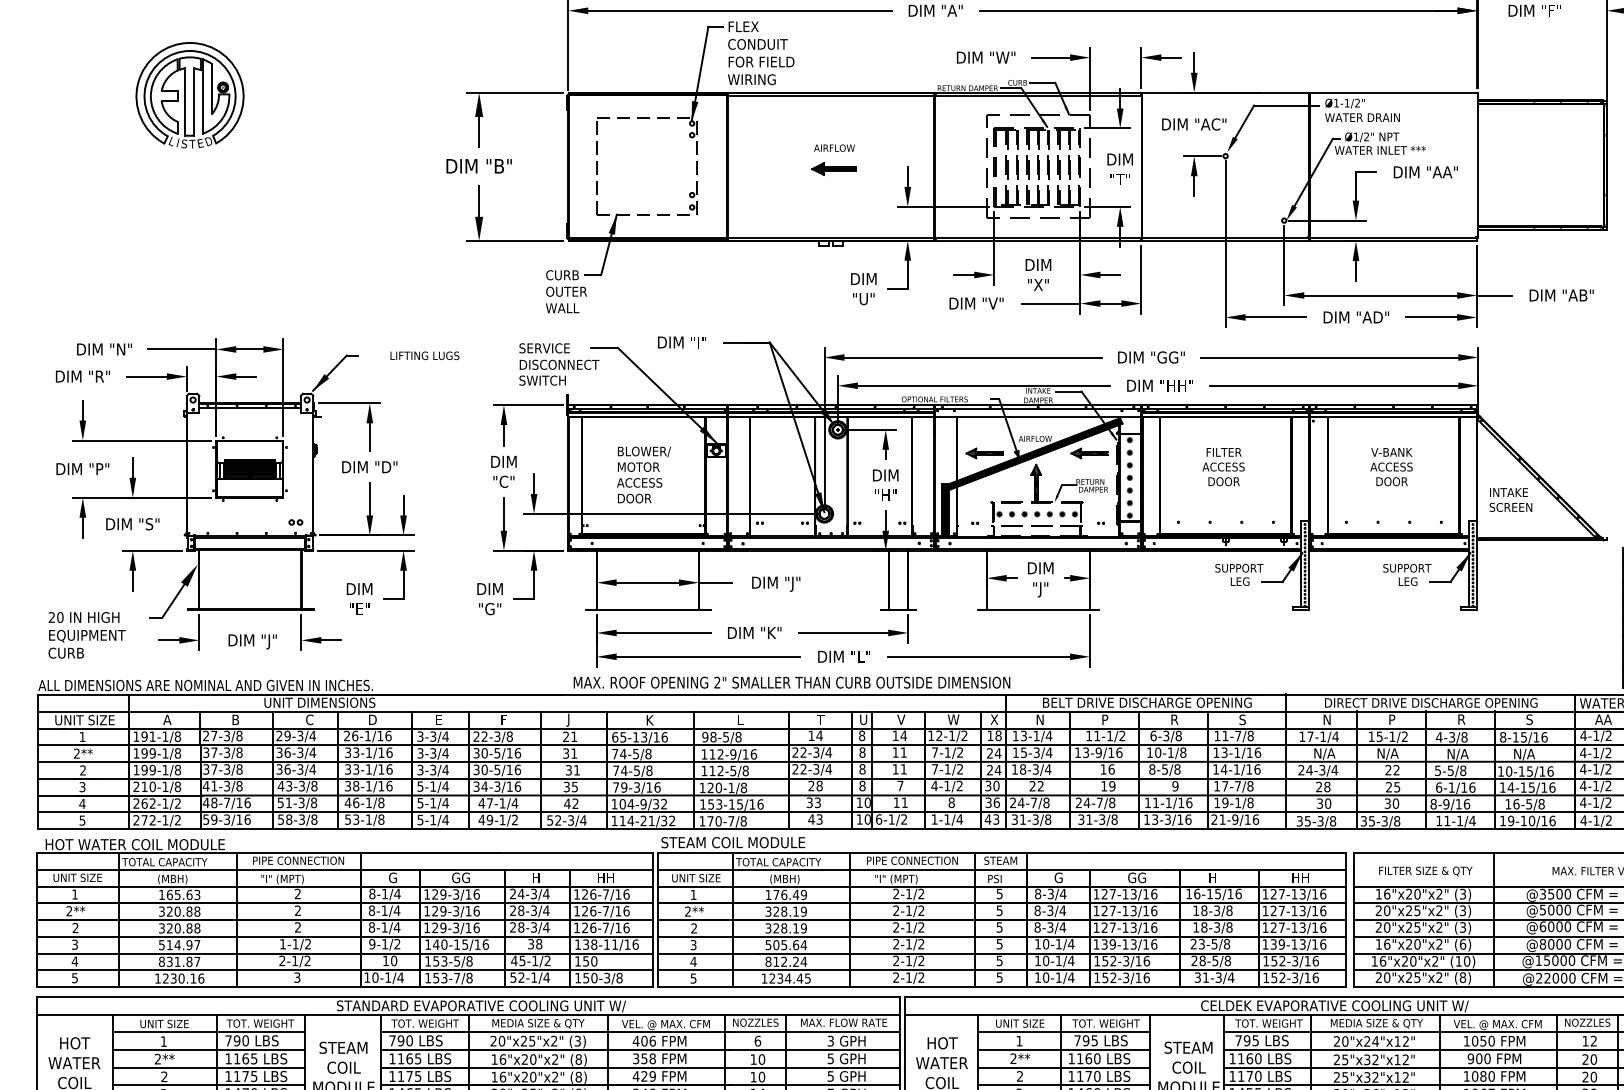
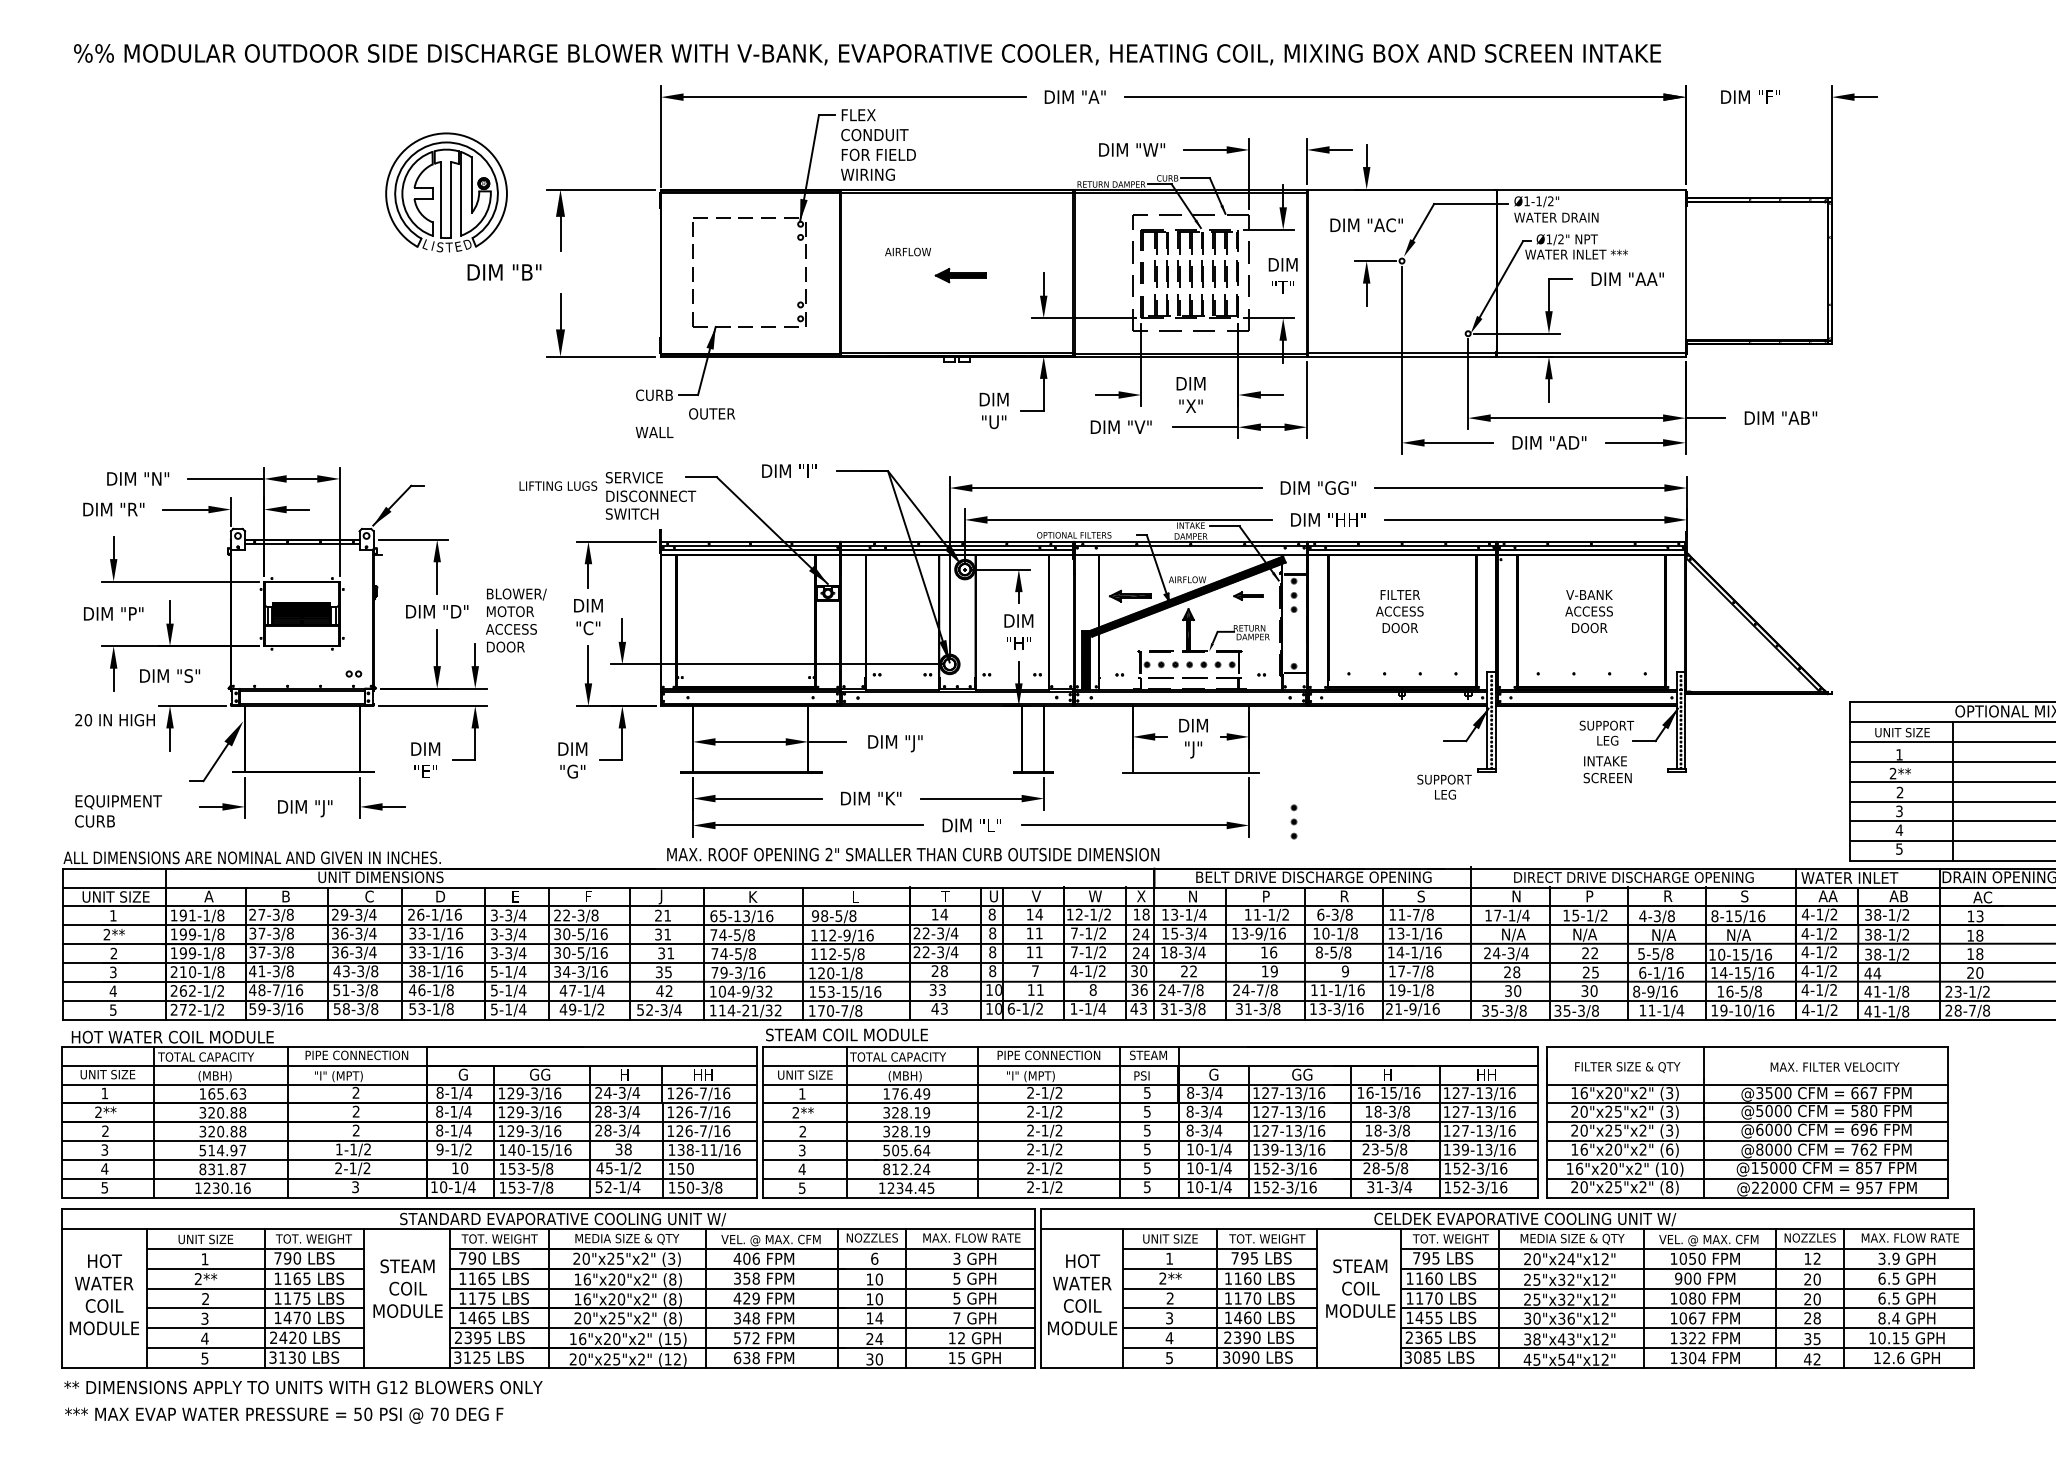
part: (190, 95) -> (446, 192), moved
text: (833, 147) -> (907, 251), moved
text: (479, 166) -> (504, 272), moved
text: (566, 291) -> (712, 413), moved
text: (425, 355) -> (558, 485), moved
part: (1089, 452) -> (1248, 595), size x0.7
text: (644, 475) -> (516, 620), moved
part: (1129, 490) -> (1293, 821), moved
text: (1510, 499) -> (1607, 769), moved
text: (1239, 574) -> (1444, 786), moved
text: (83, 617) -> (114, 720), moved

